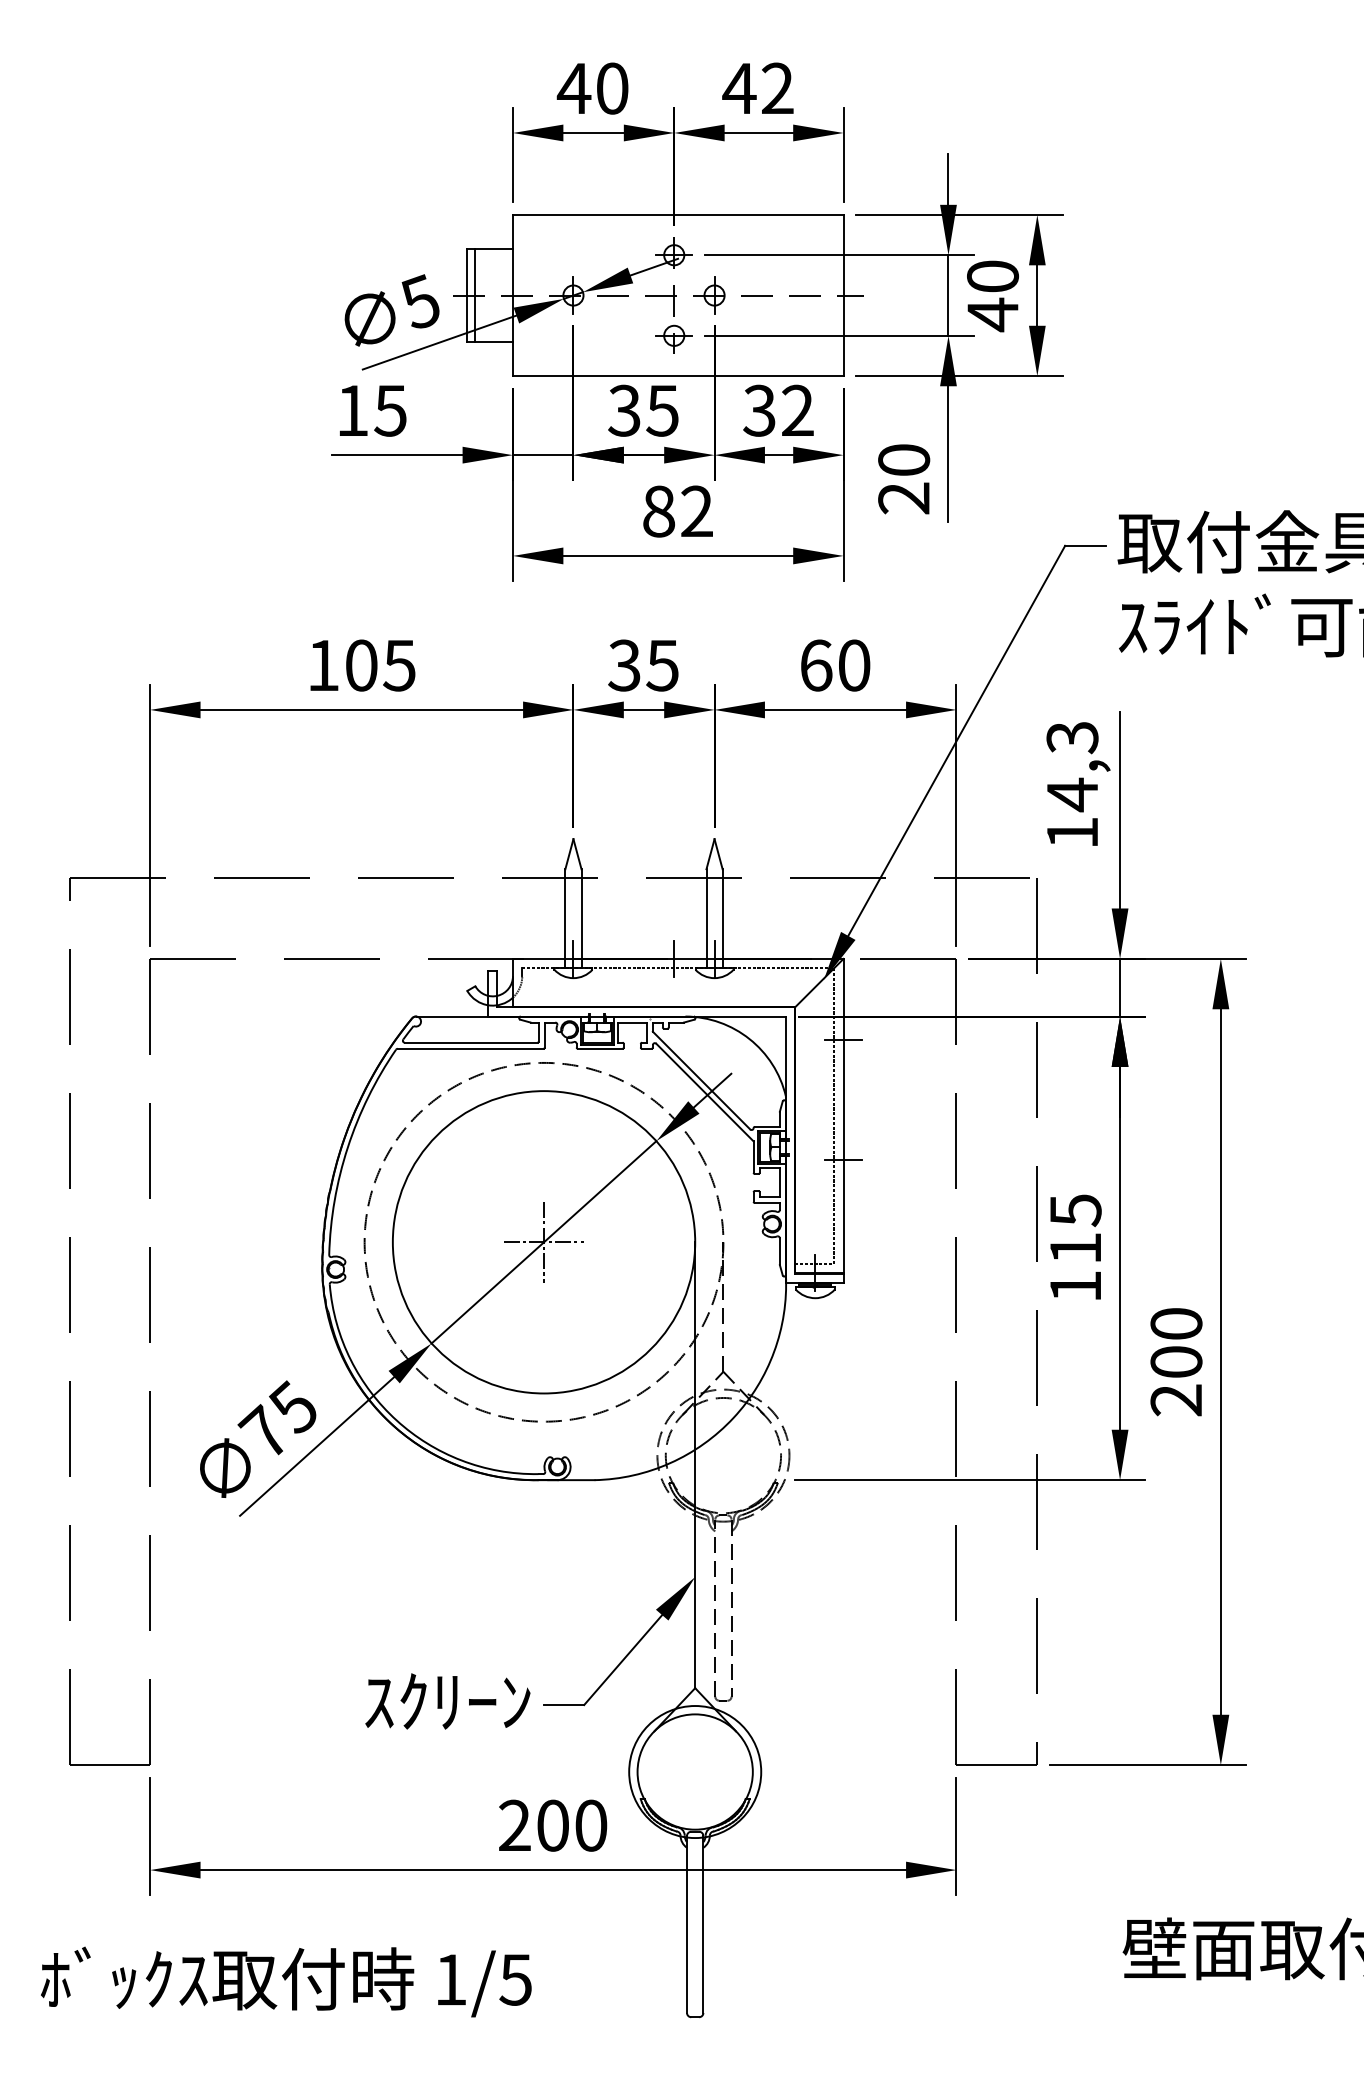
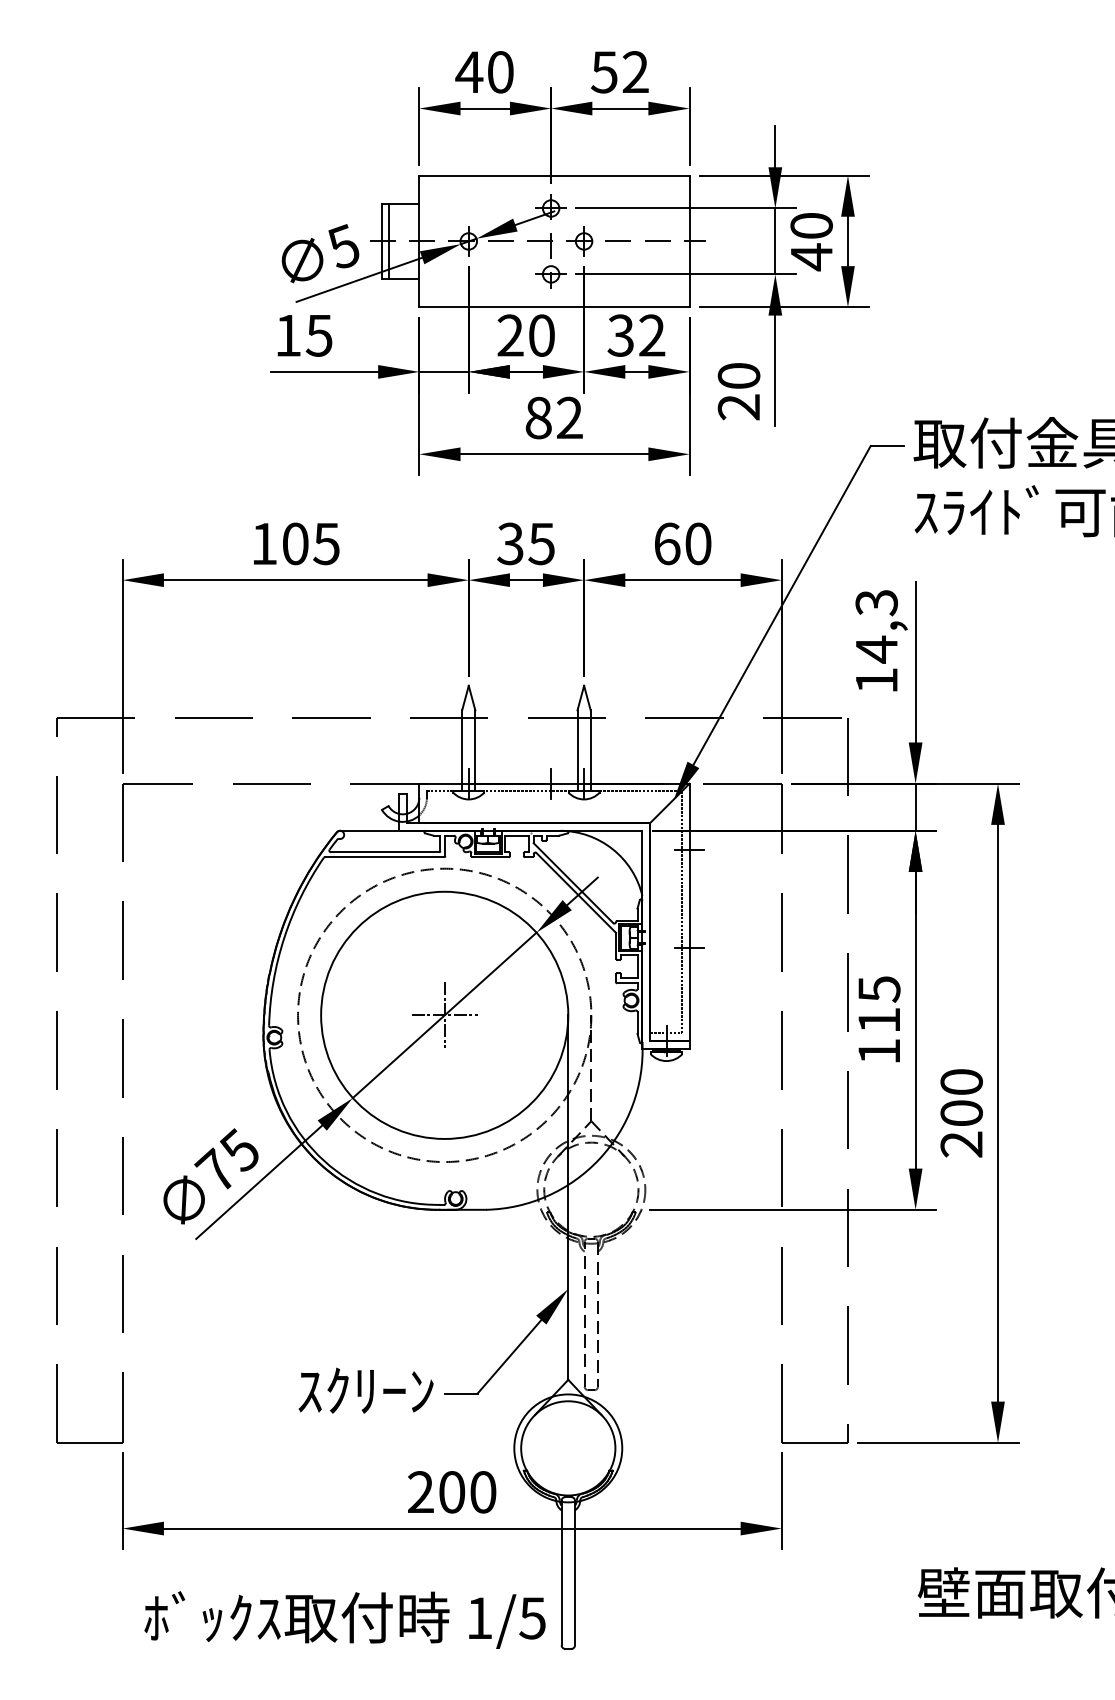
text: (739, 88) -> (604, 72), 42 -> 52
text: (642, 410) -> (525, 335), 35 -> 20
text: (285, 1981) -> (344, 1619), moved

